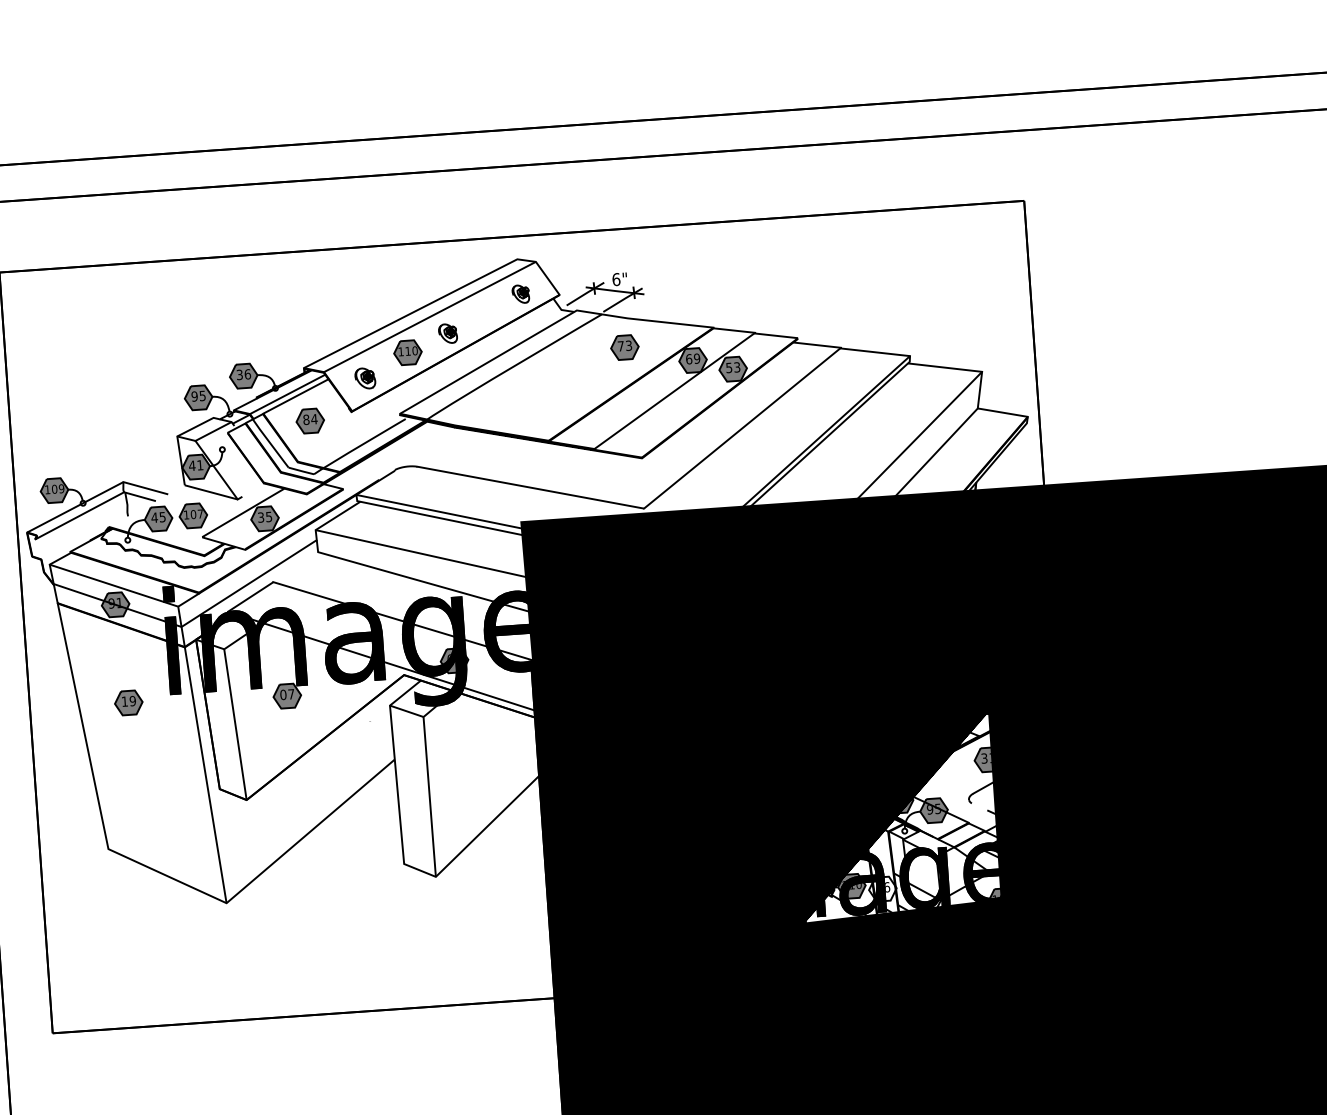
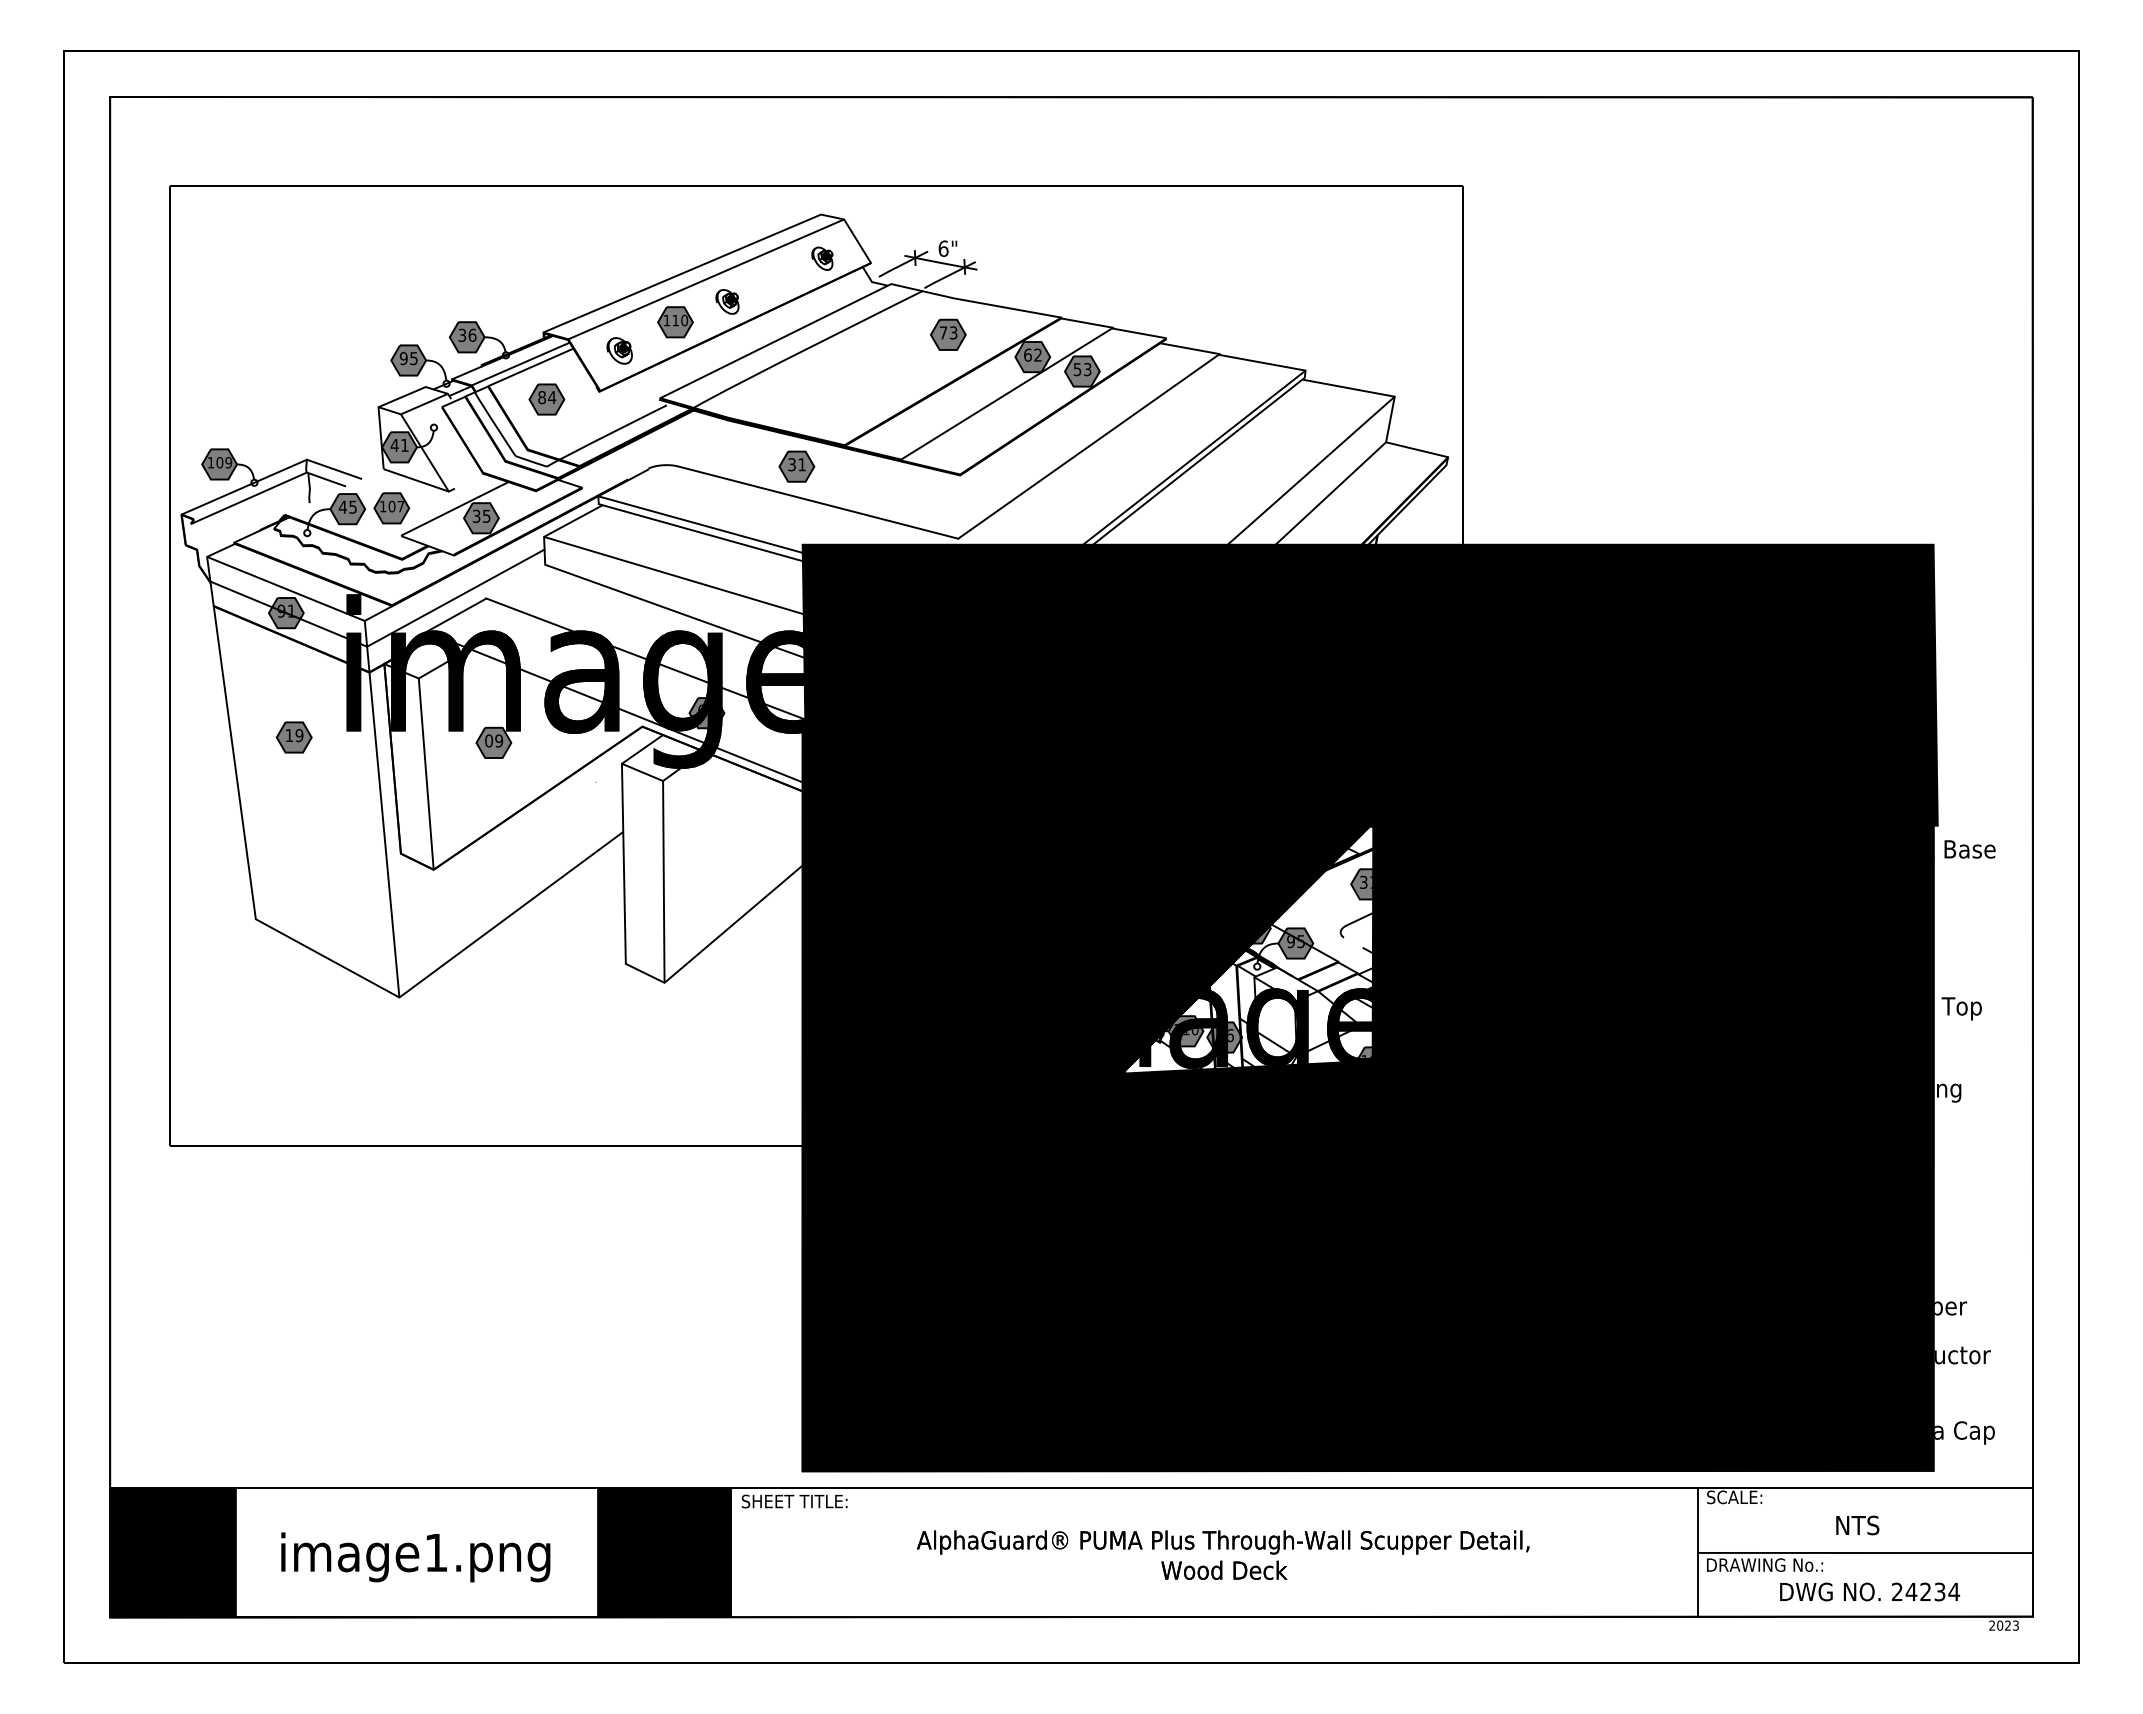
text: (696, 358) -> (1037, 354), 69 -> 62
part: (511, 460) -> (796, 466), added
text: (290, 694) -> (498, 740), 07 -> 09
fill: (882, 889) -> (1224, 1037), added

